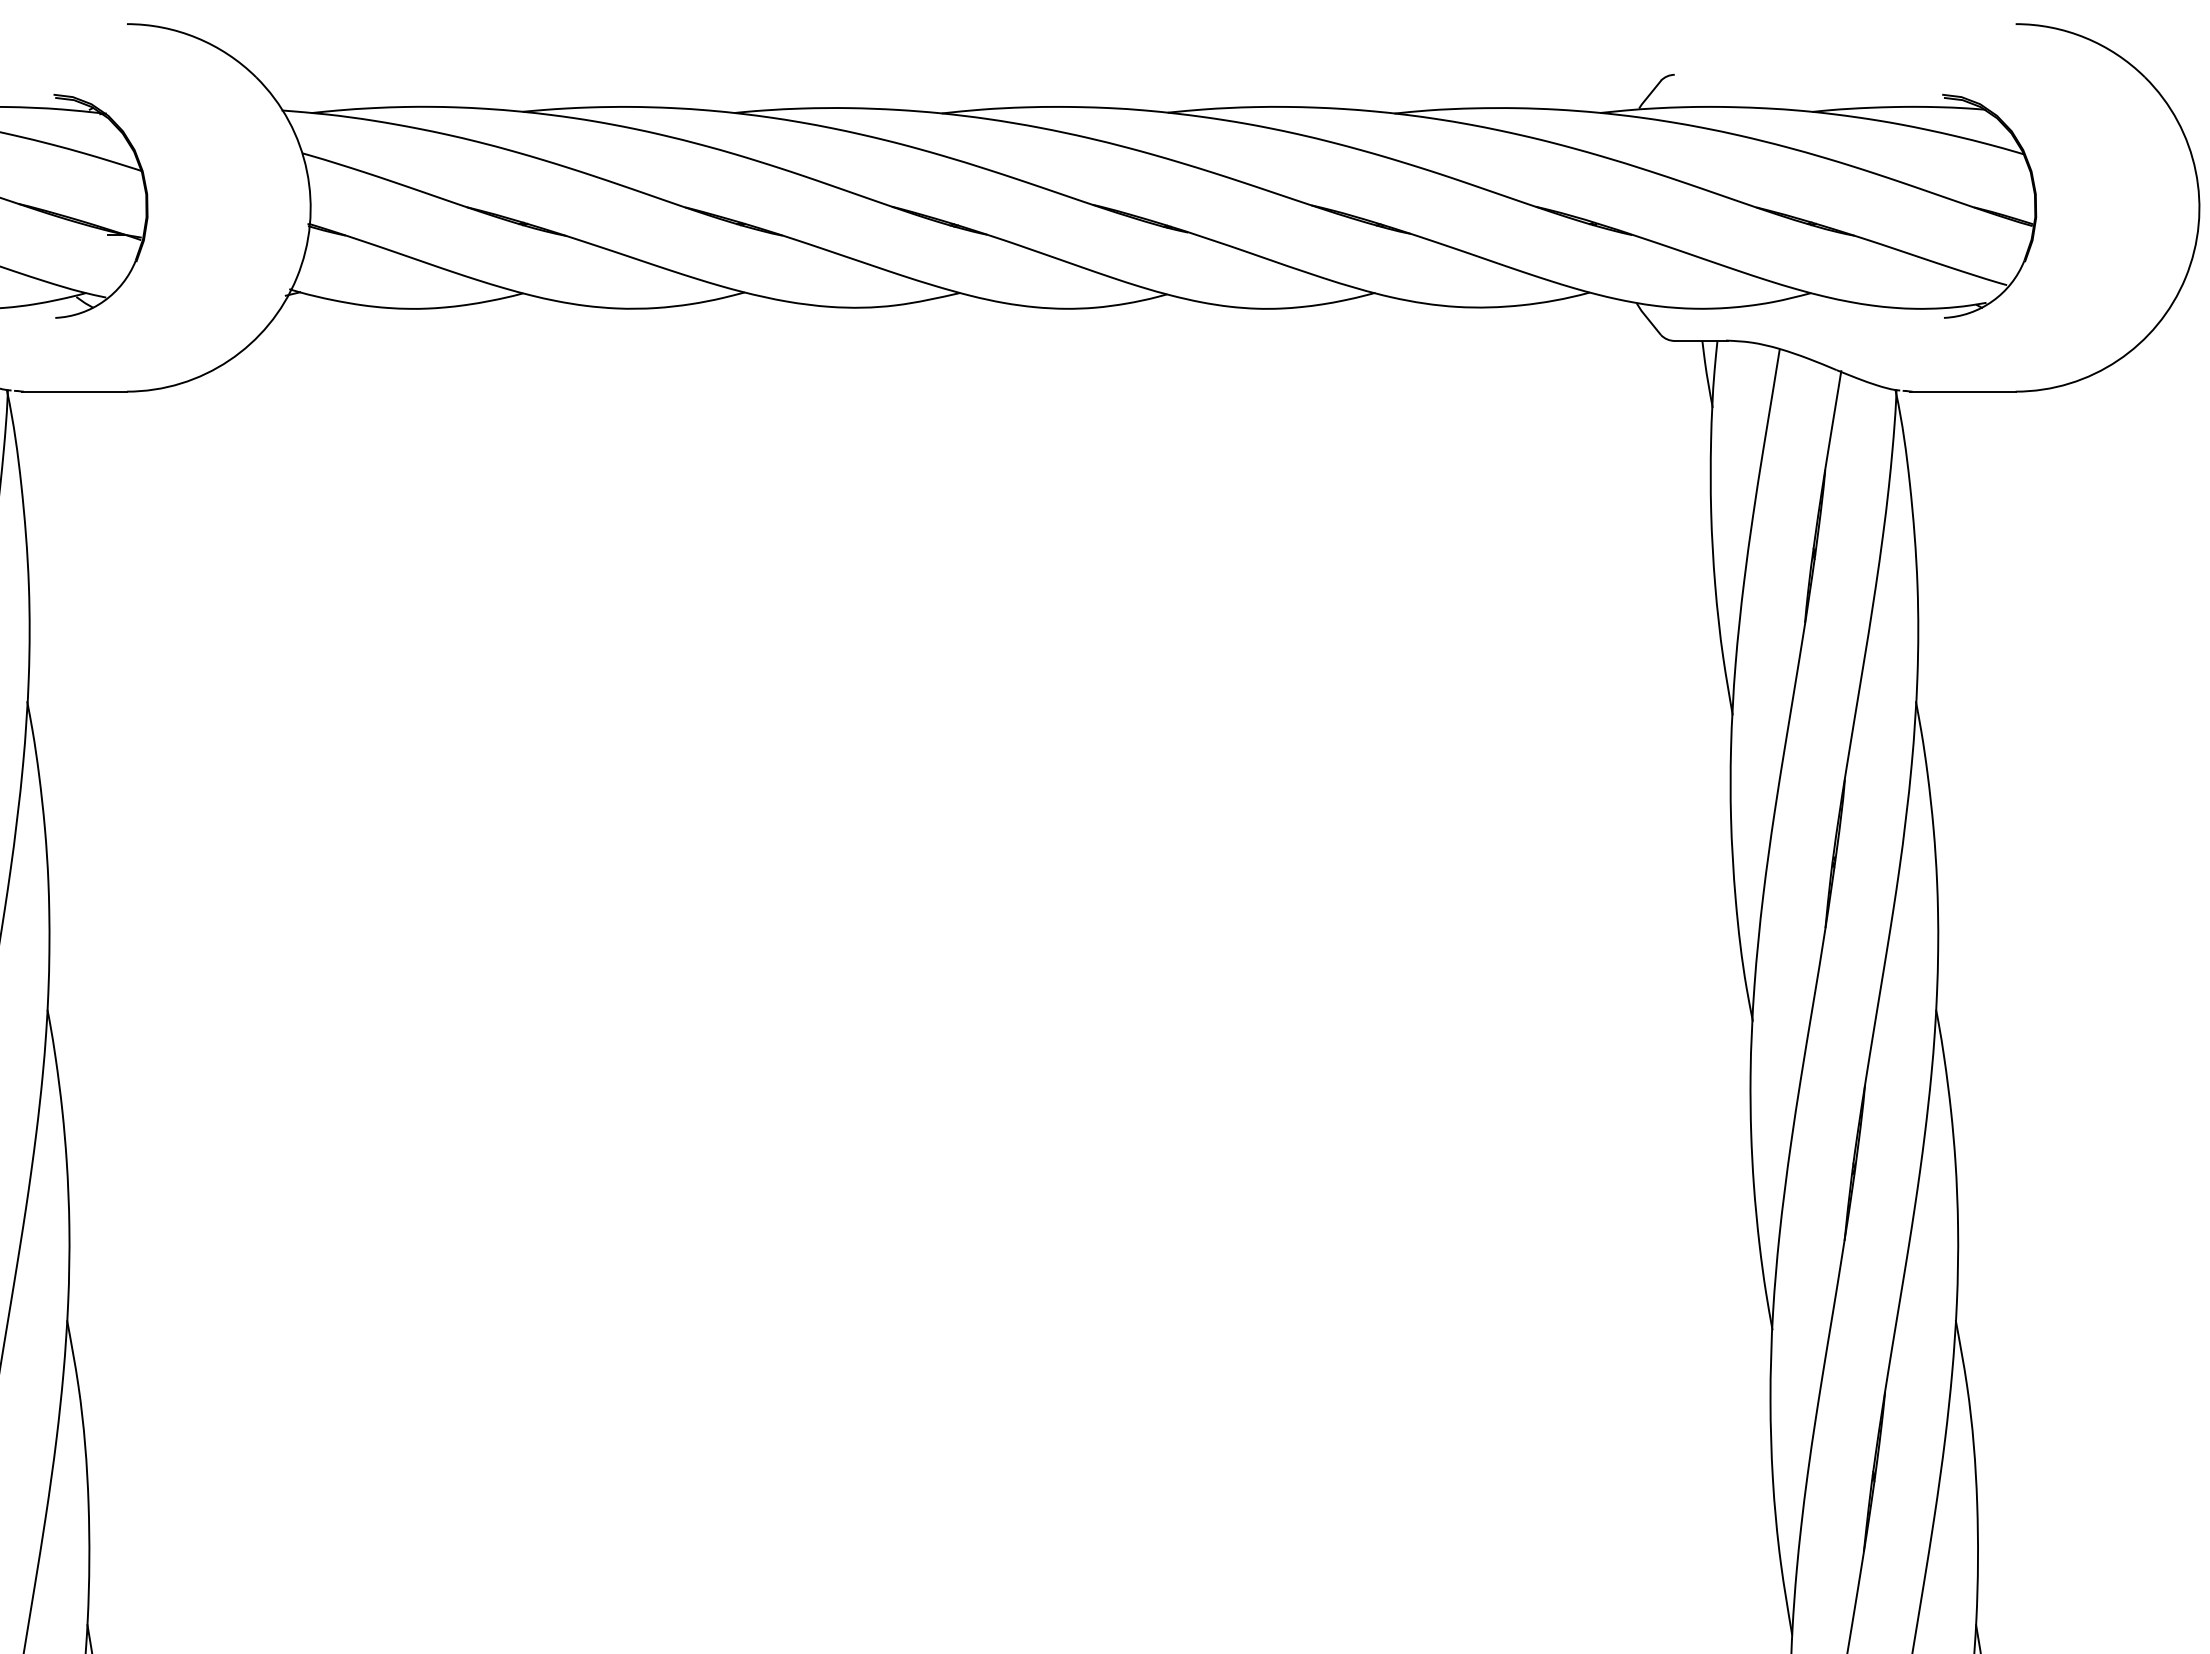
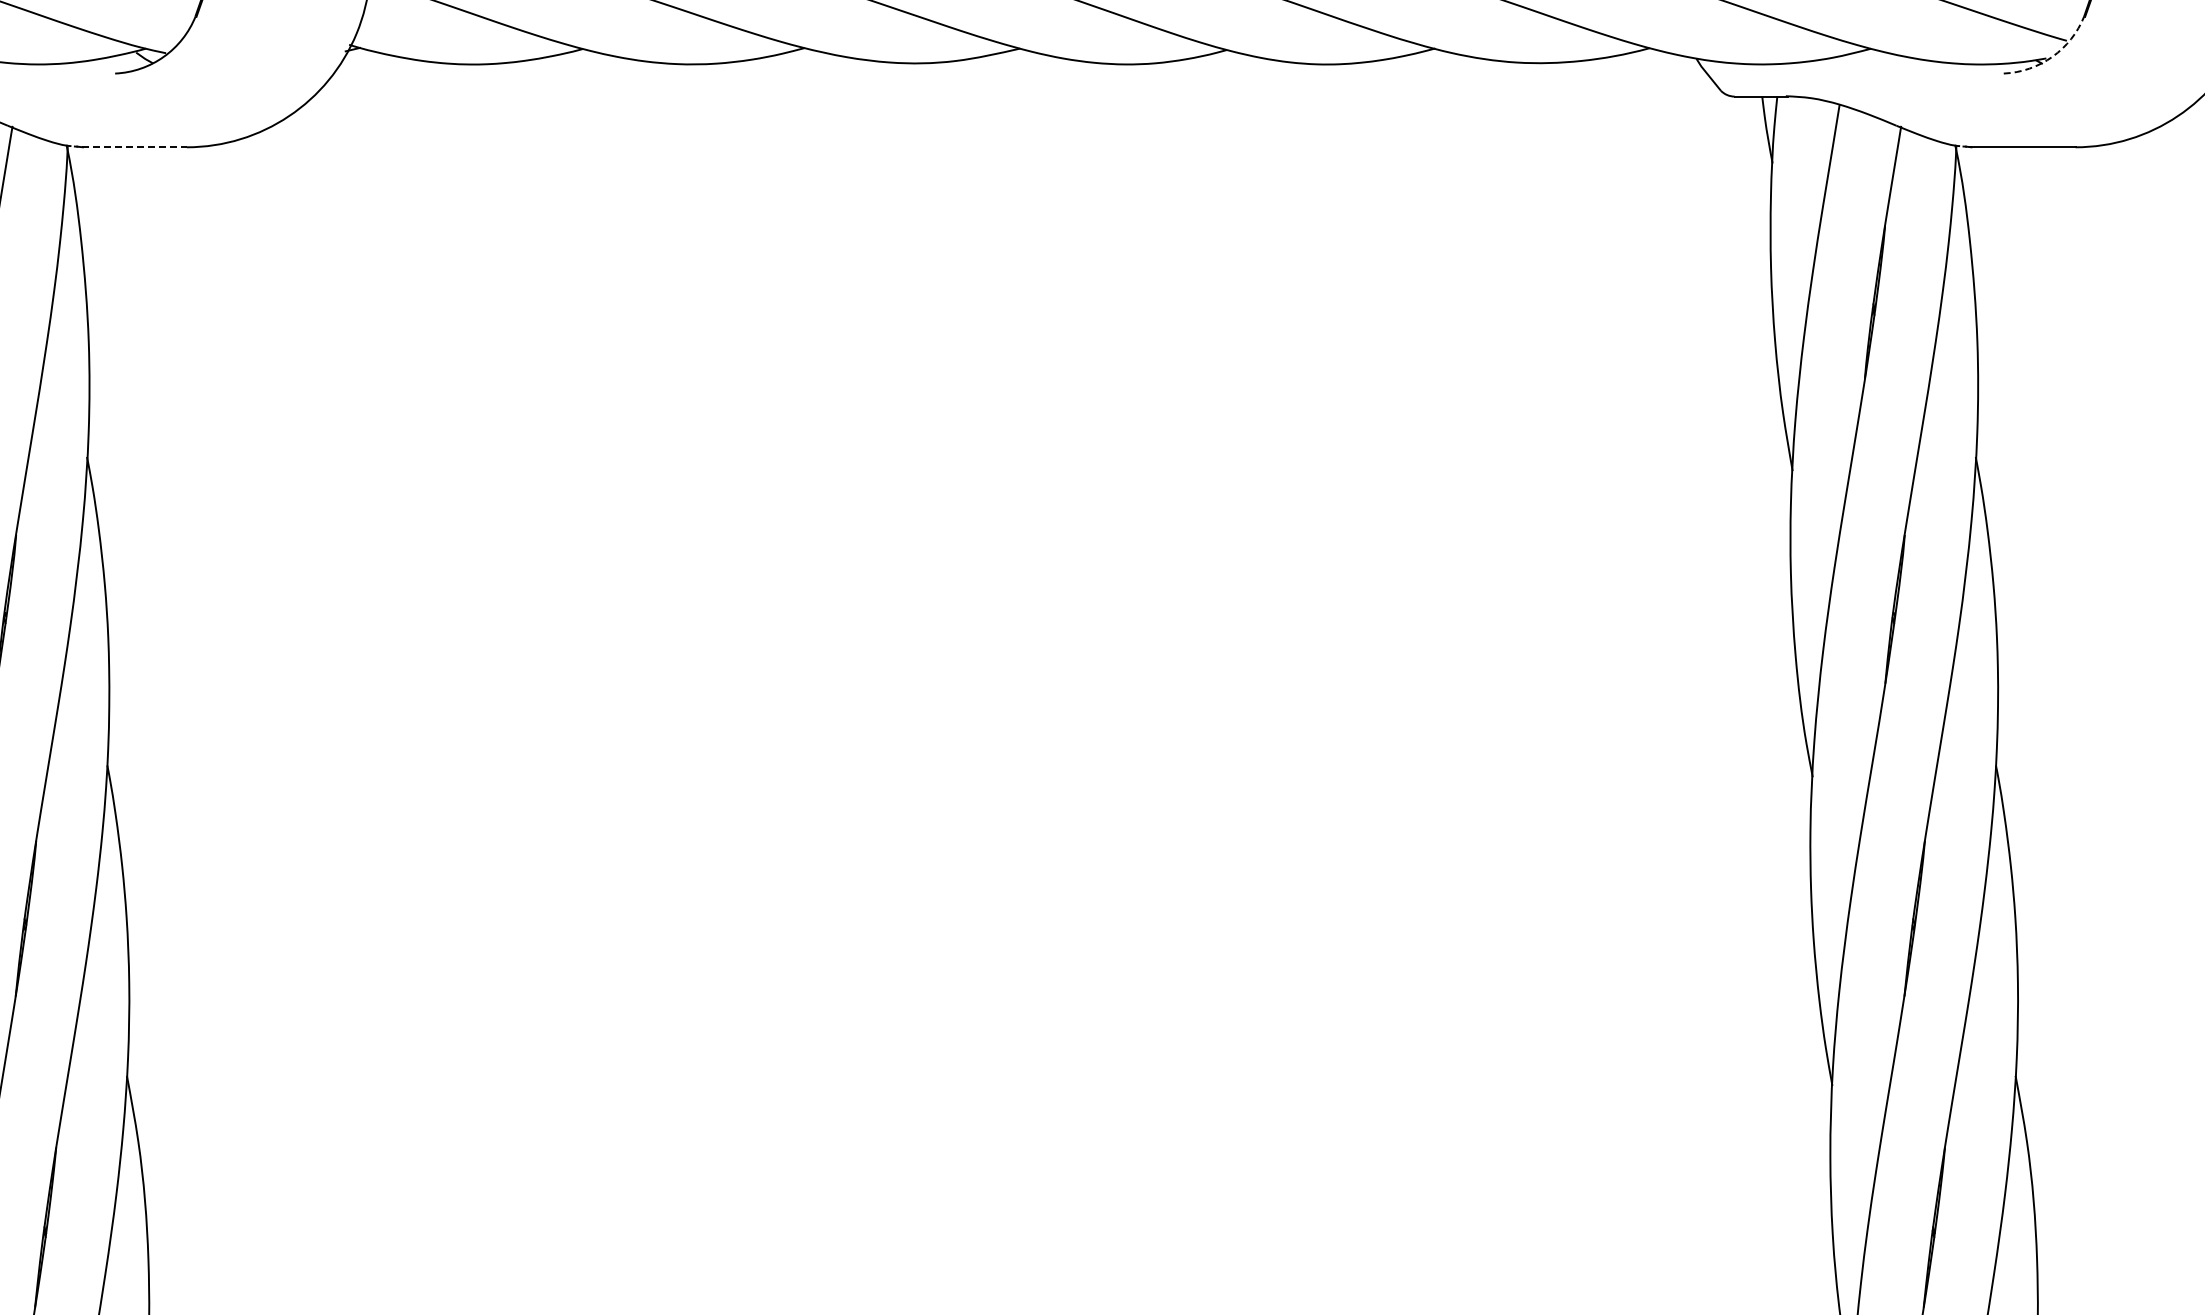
arc: (1992, 301) -> (2052, 57), solid -> dashed
line: (74, 391) -> (134, 147), solid -> dashed

